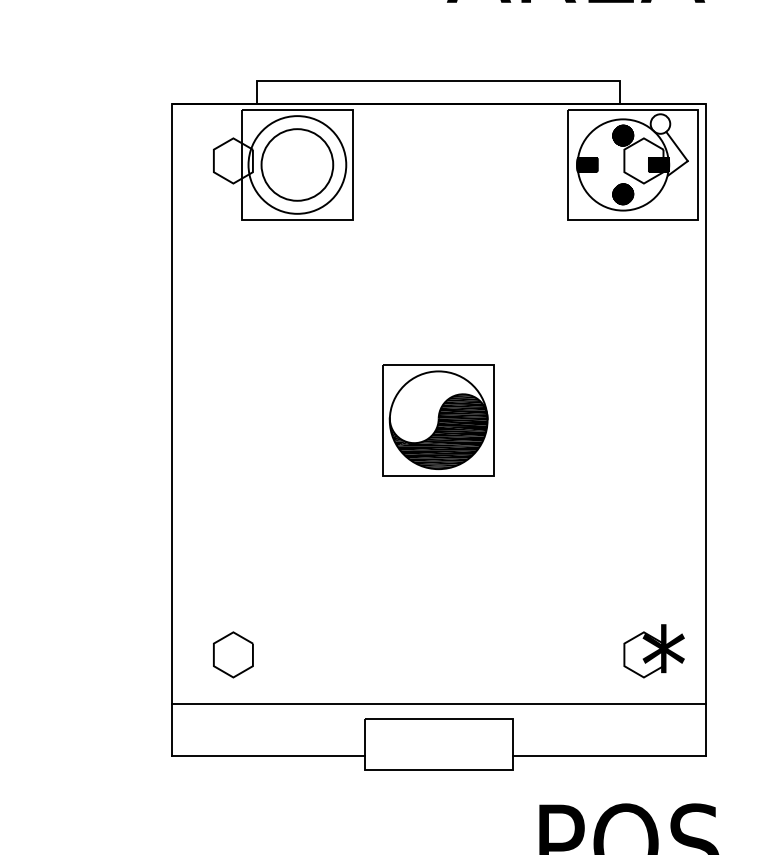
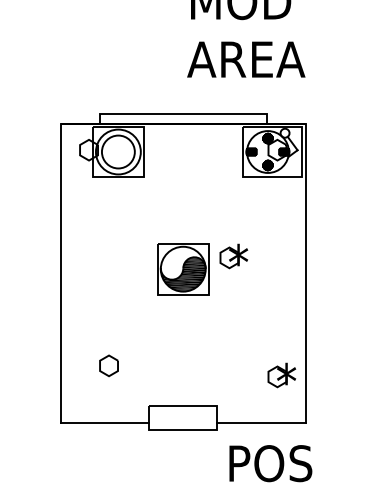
part: (548, 392) -> (233, 256), added
part: (232, 654) -> (108, 365), moved
line: (437, 704) -> (182, 399), removed

